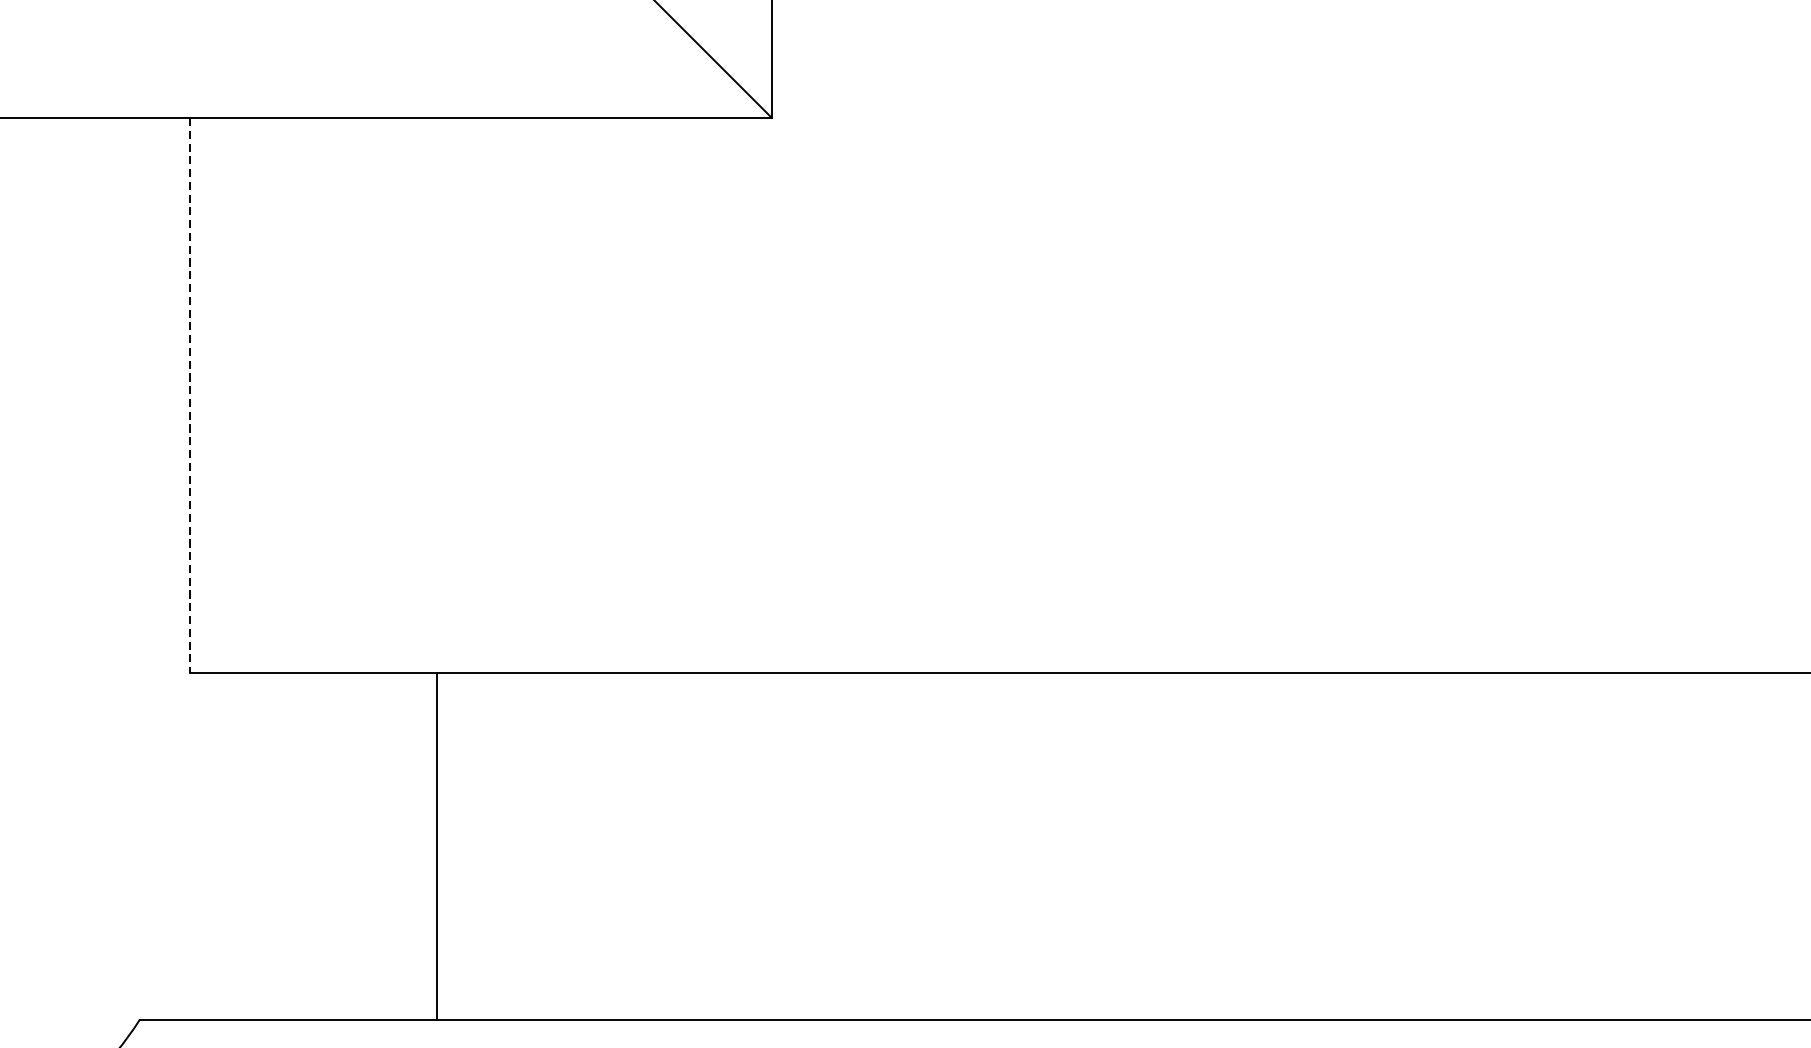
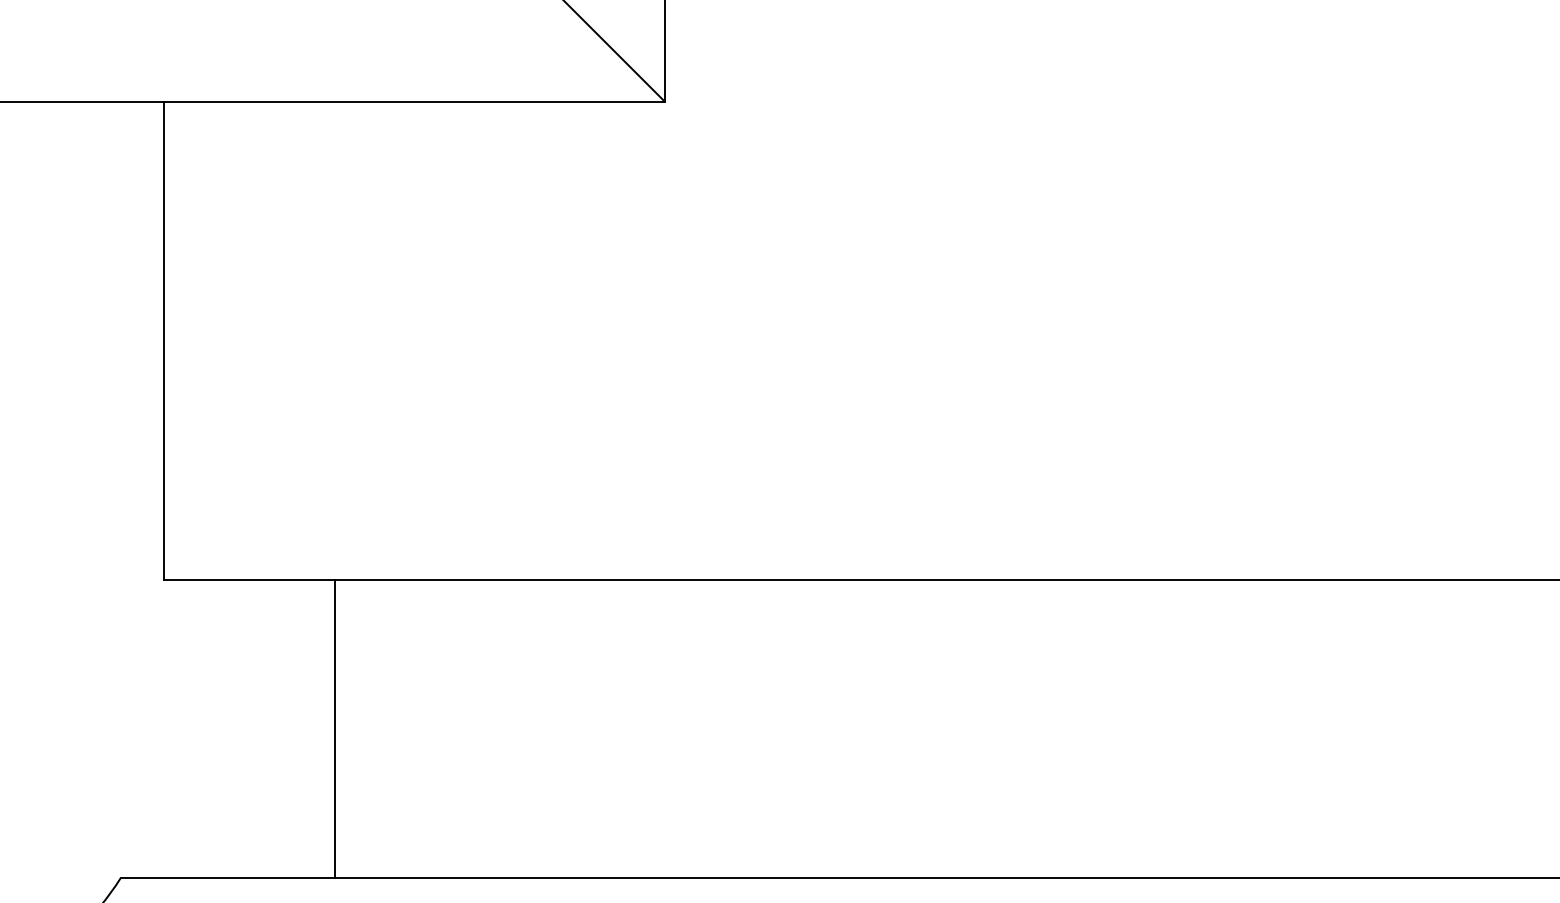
line: (189, 396) -> (163, 341), dashed -> solid
line: (437, 846) -> (335, 729), moved

